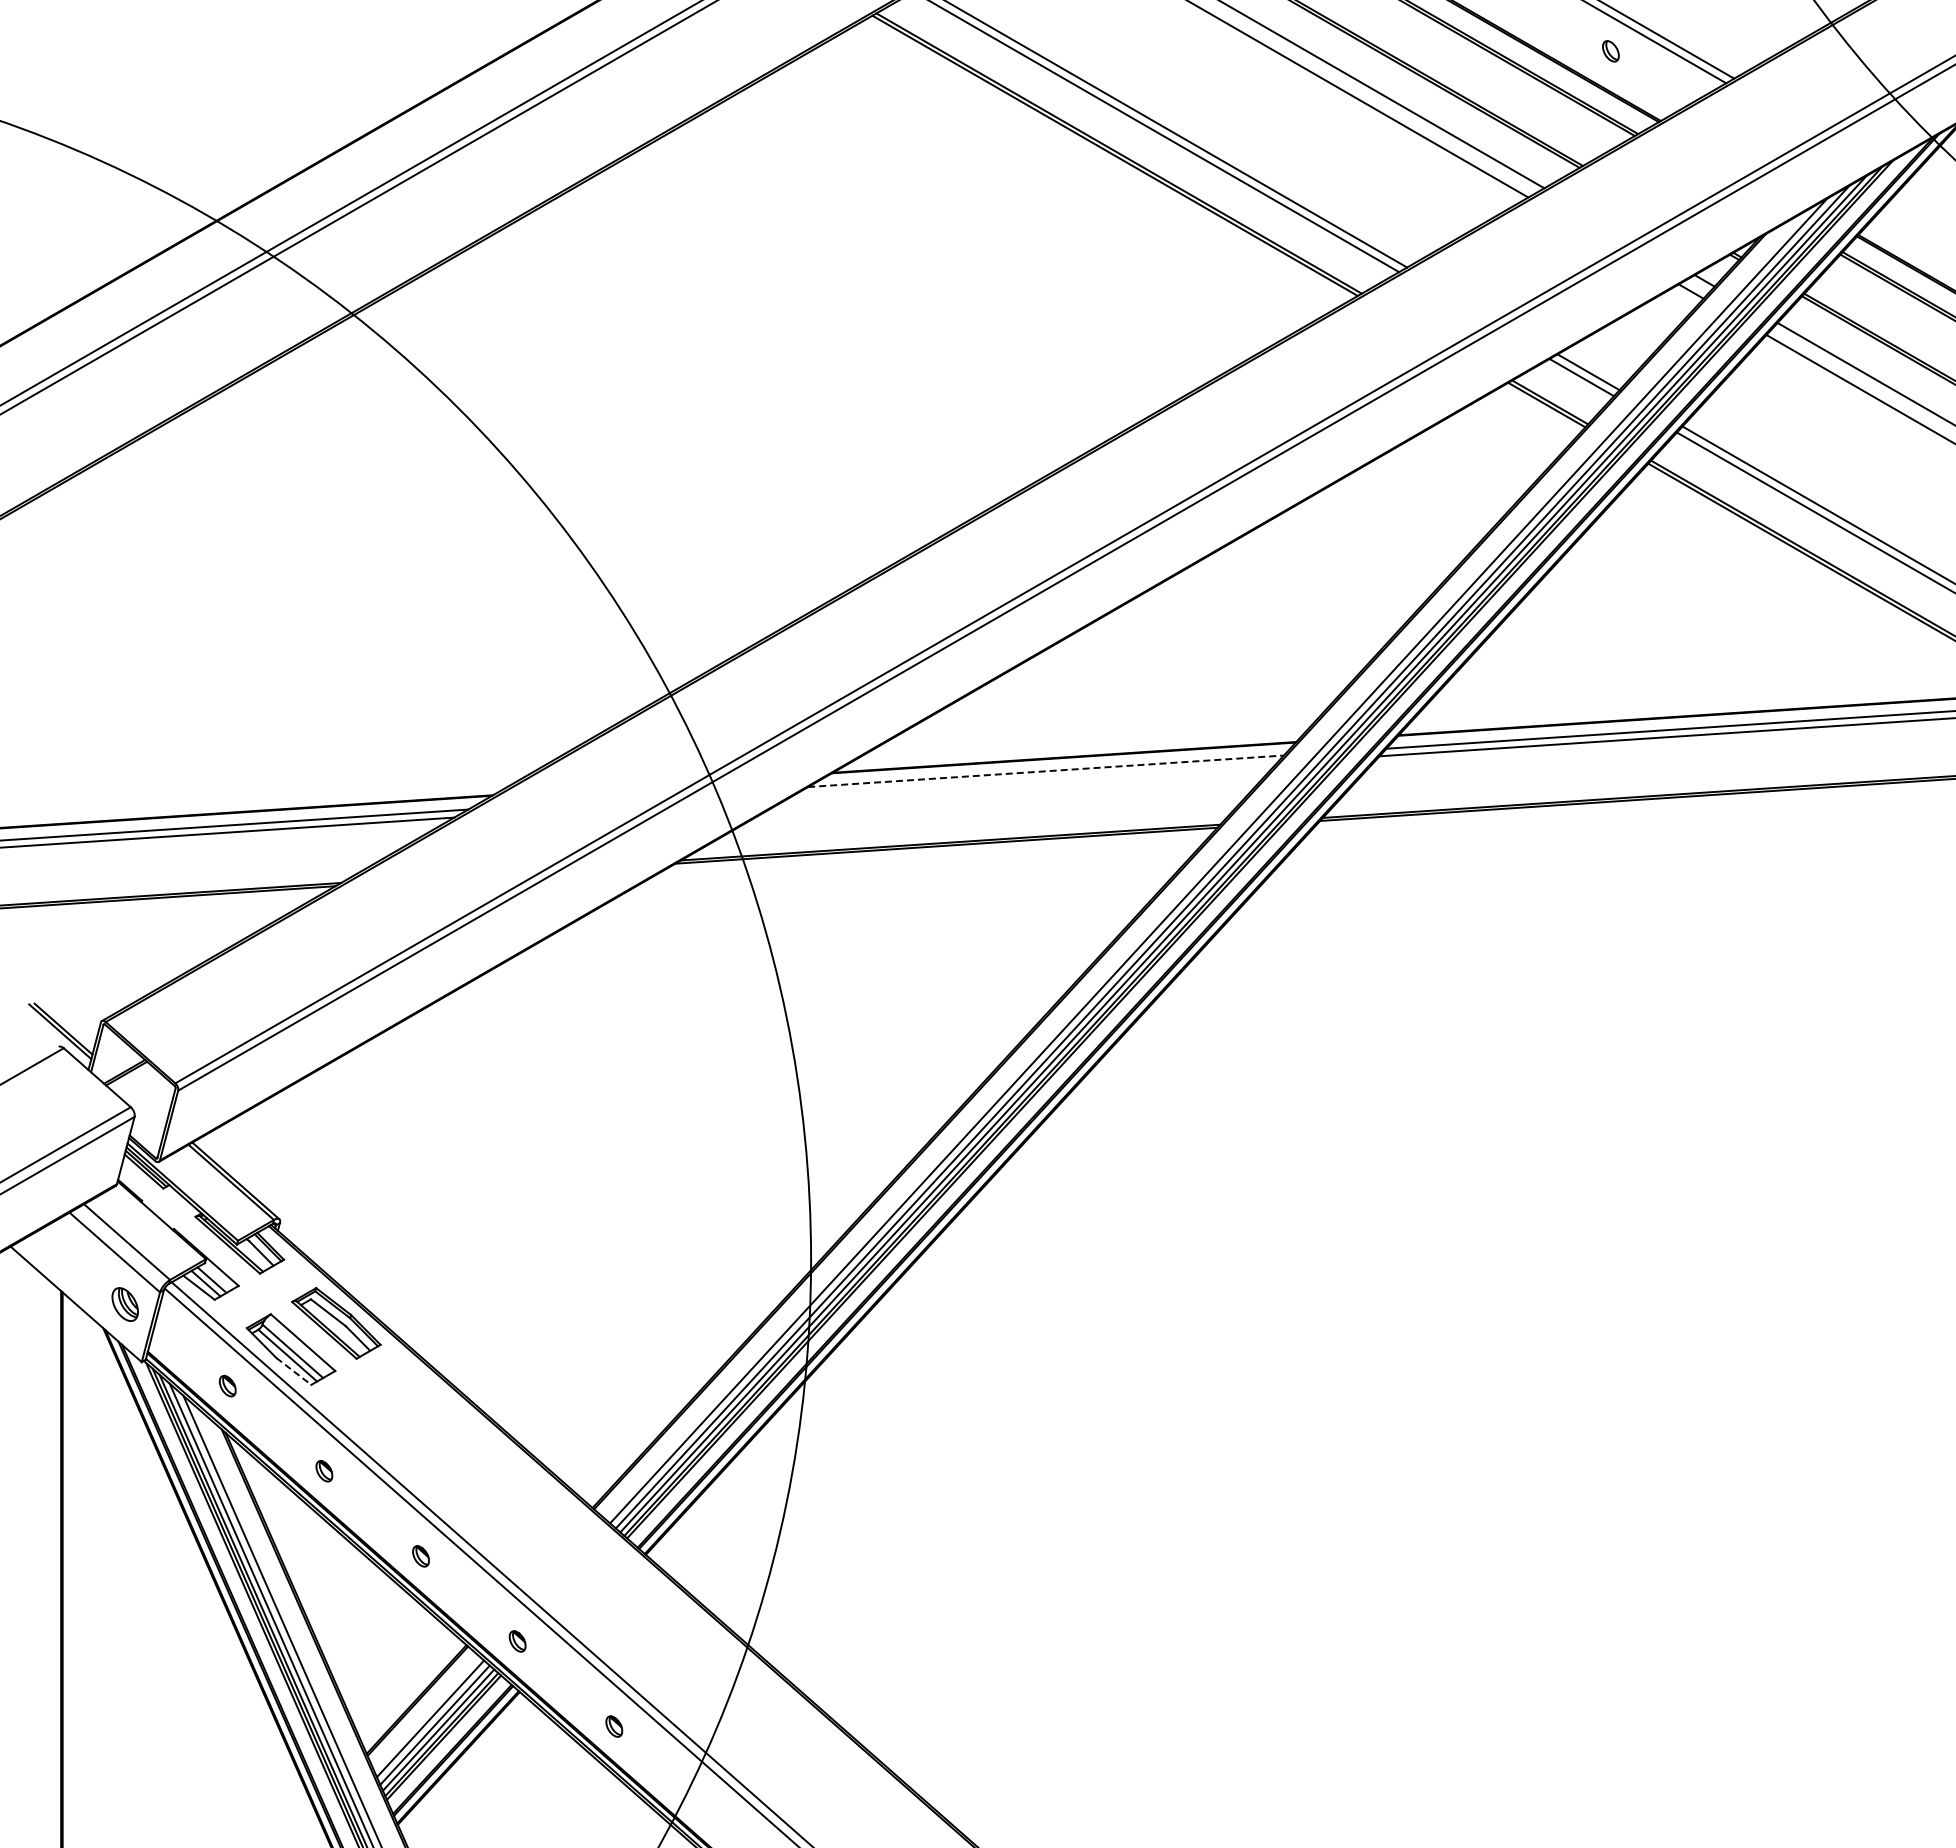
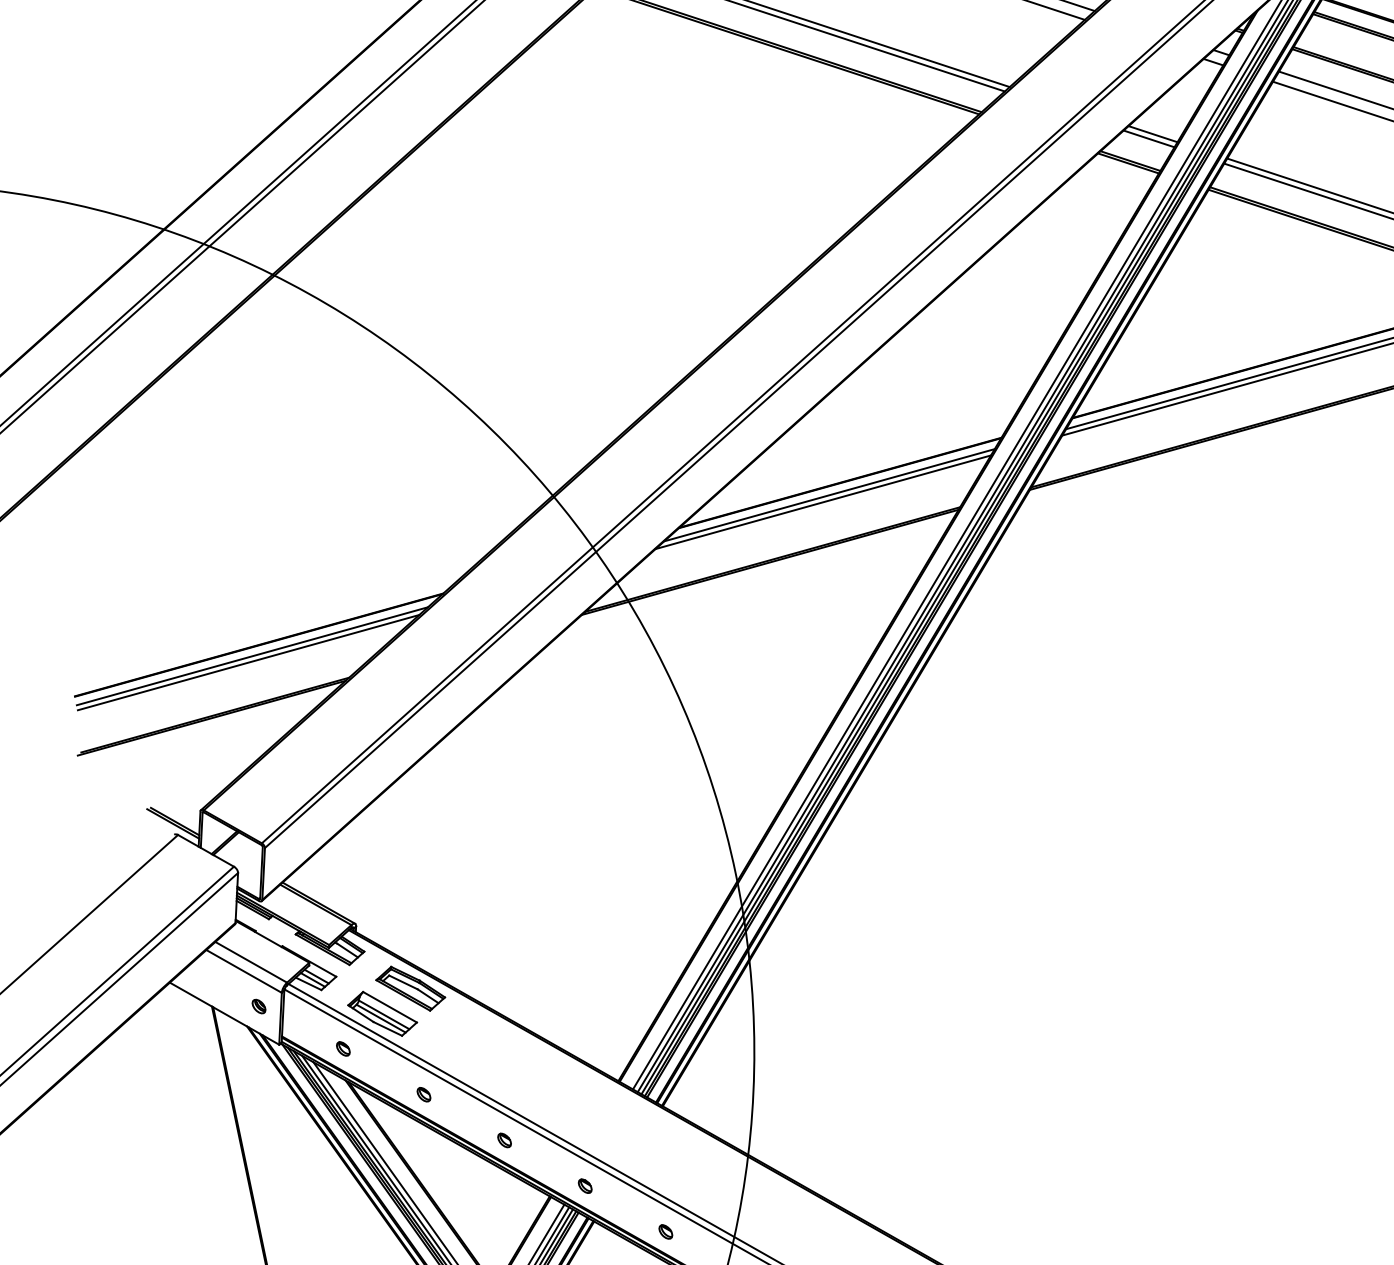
line: (1046, 771) -> (829, 495), dashed -> solid
line: (1035, 779) -> (823, 502), added
part: (124, 1304) -> (258, 1006), size x0.62
line: (293, 1371) -> (387, 1028), dashed -> solid

